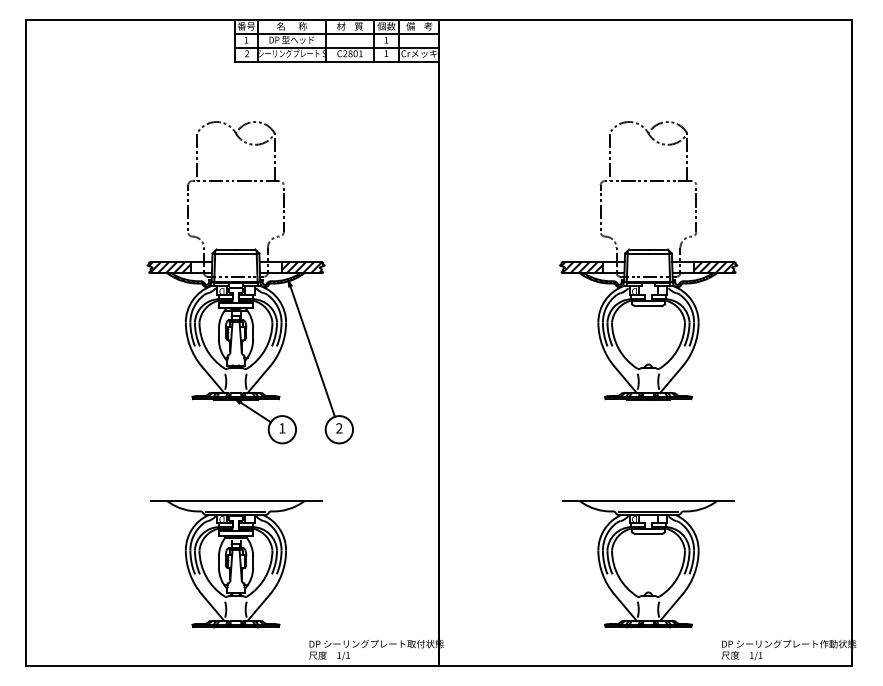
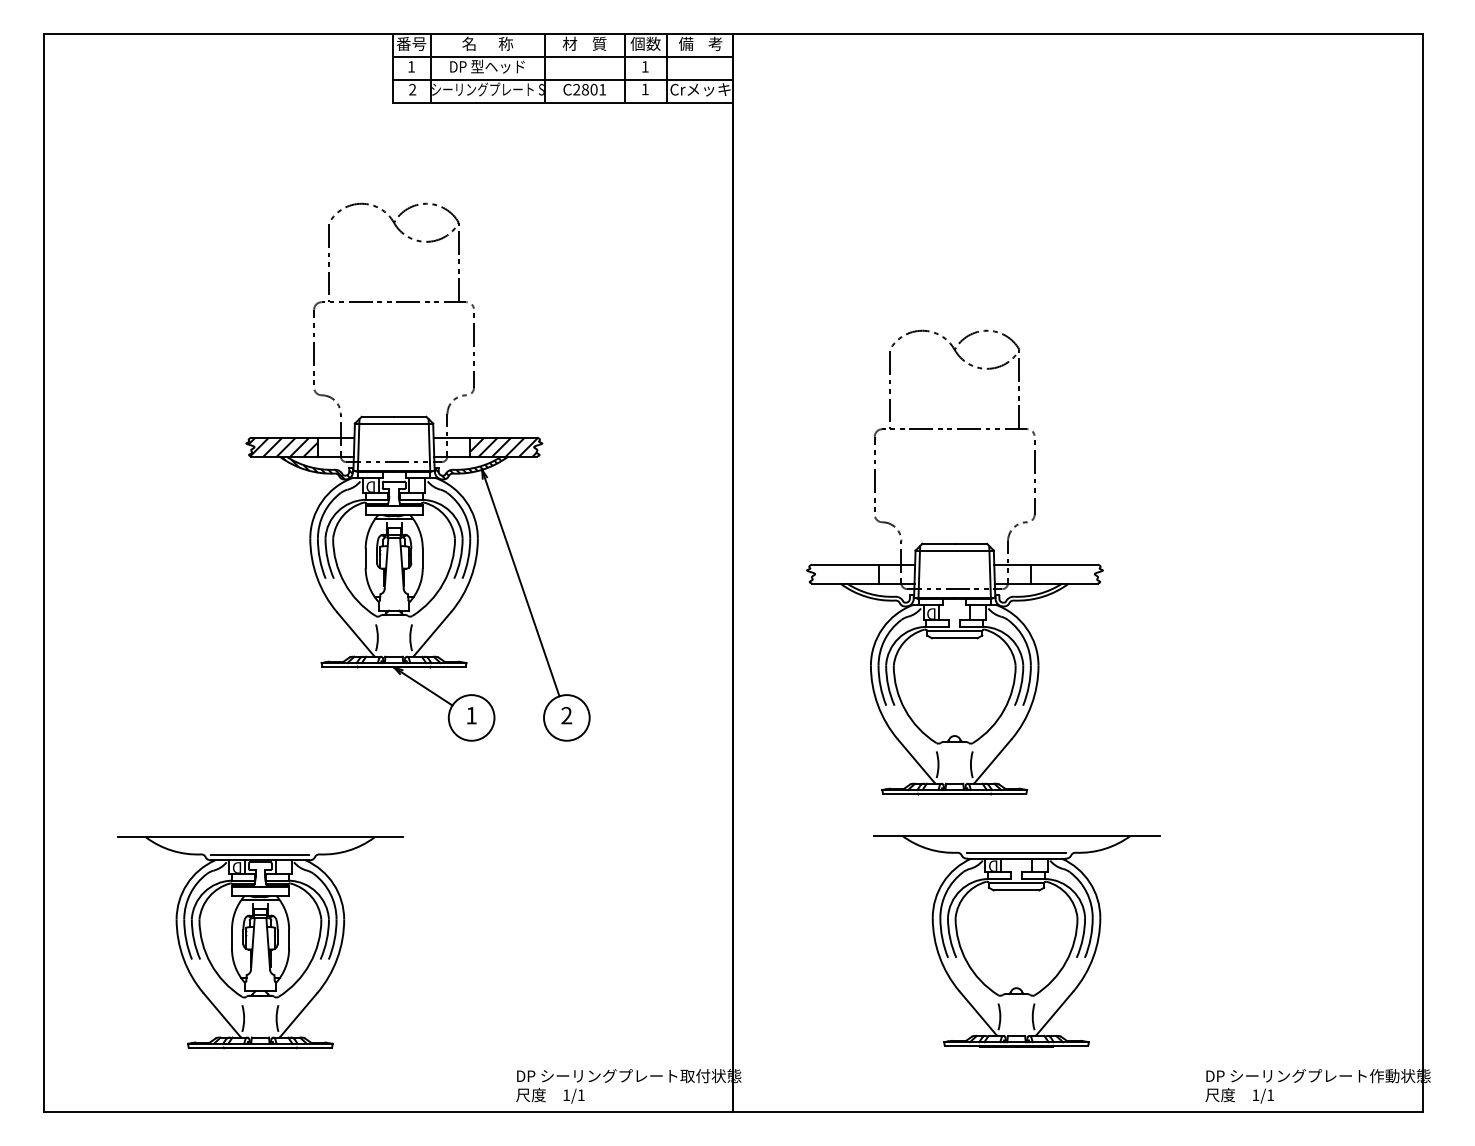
part: (648, 260) -> (954, 562), moved
part: (236, 564) -> (261, 943), moved
part: (648, 564) -> (1016, 941), moved

